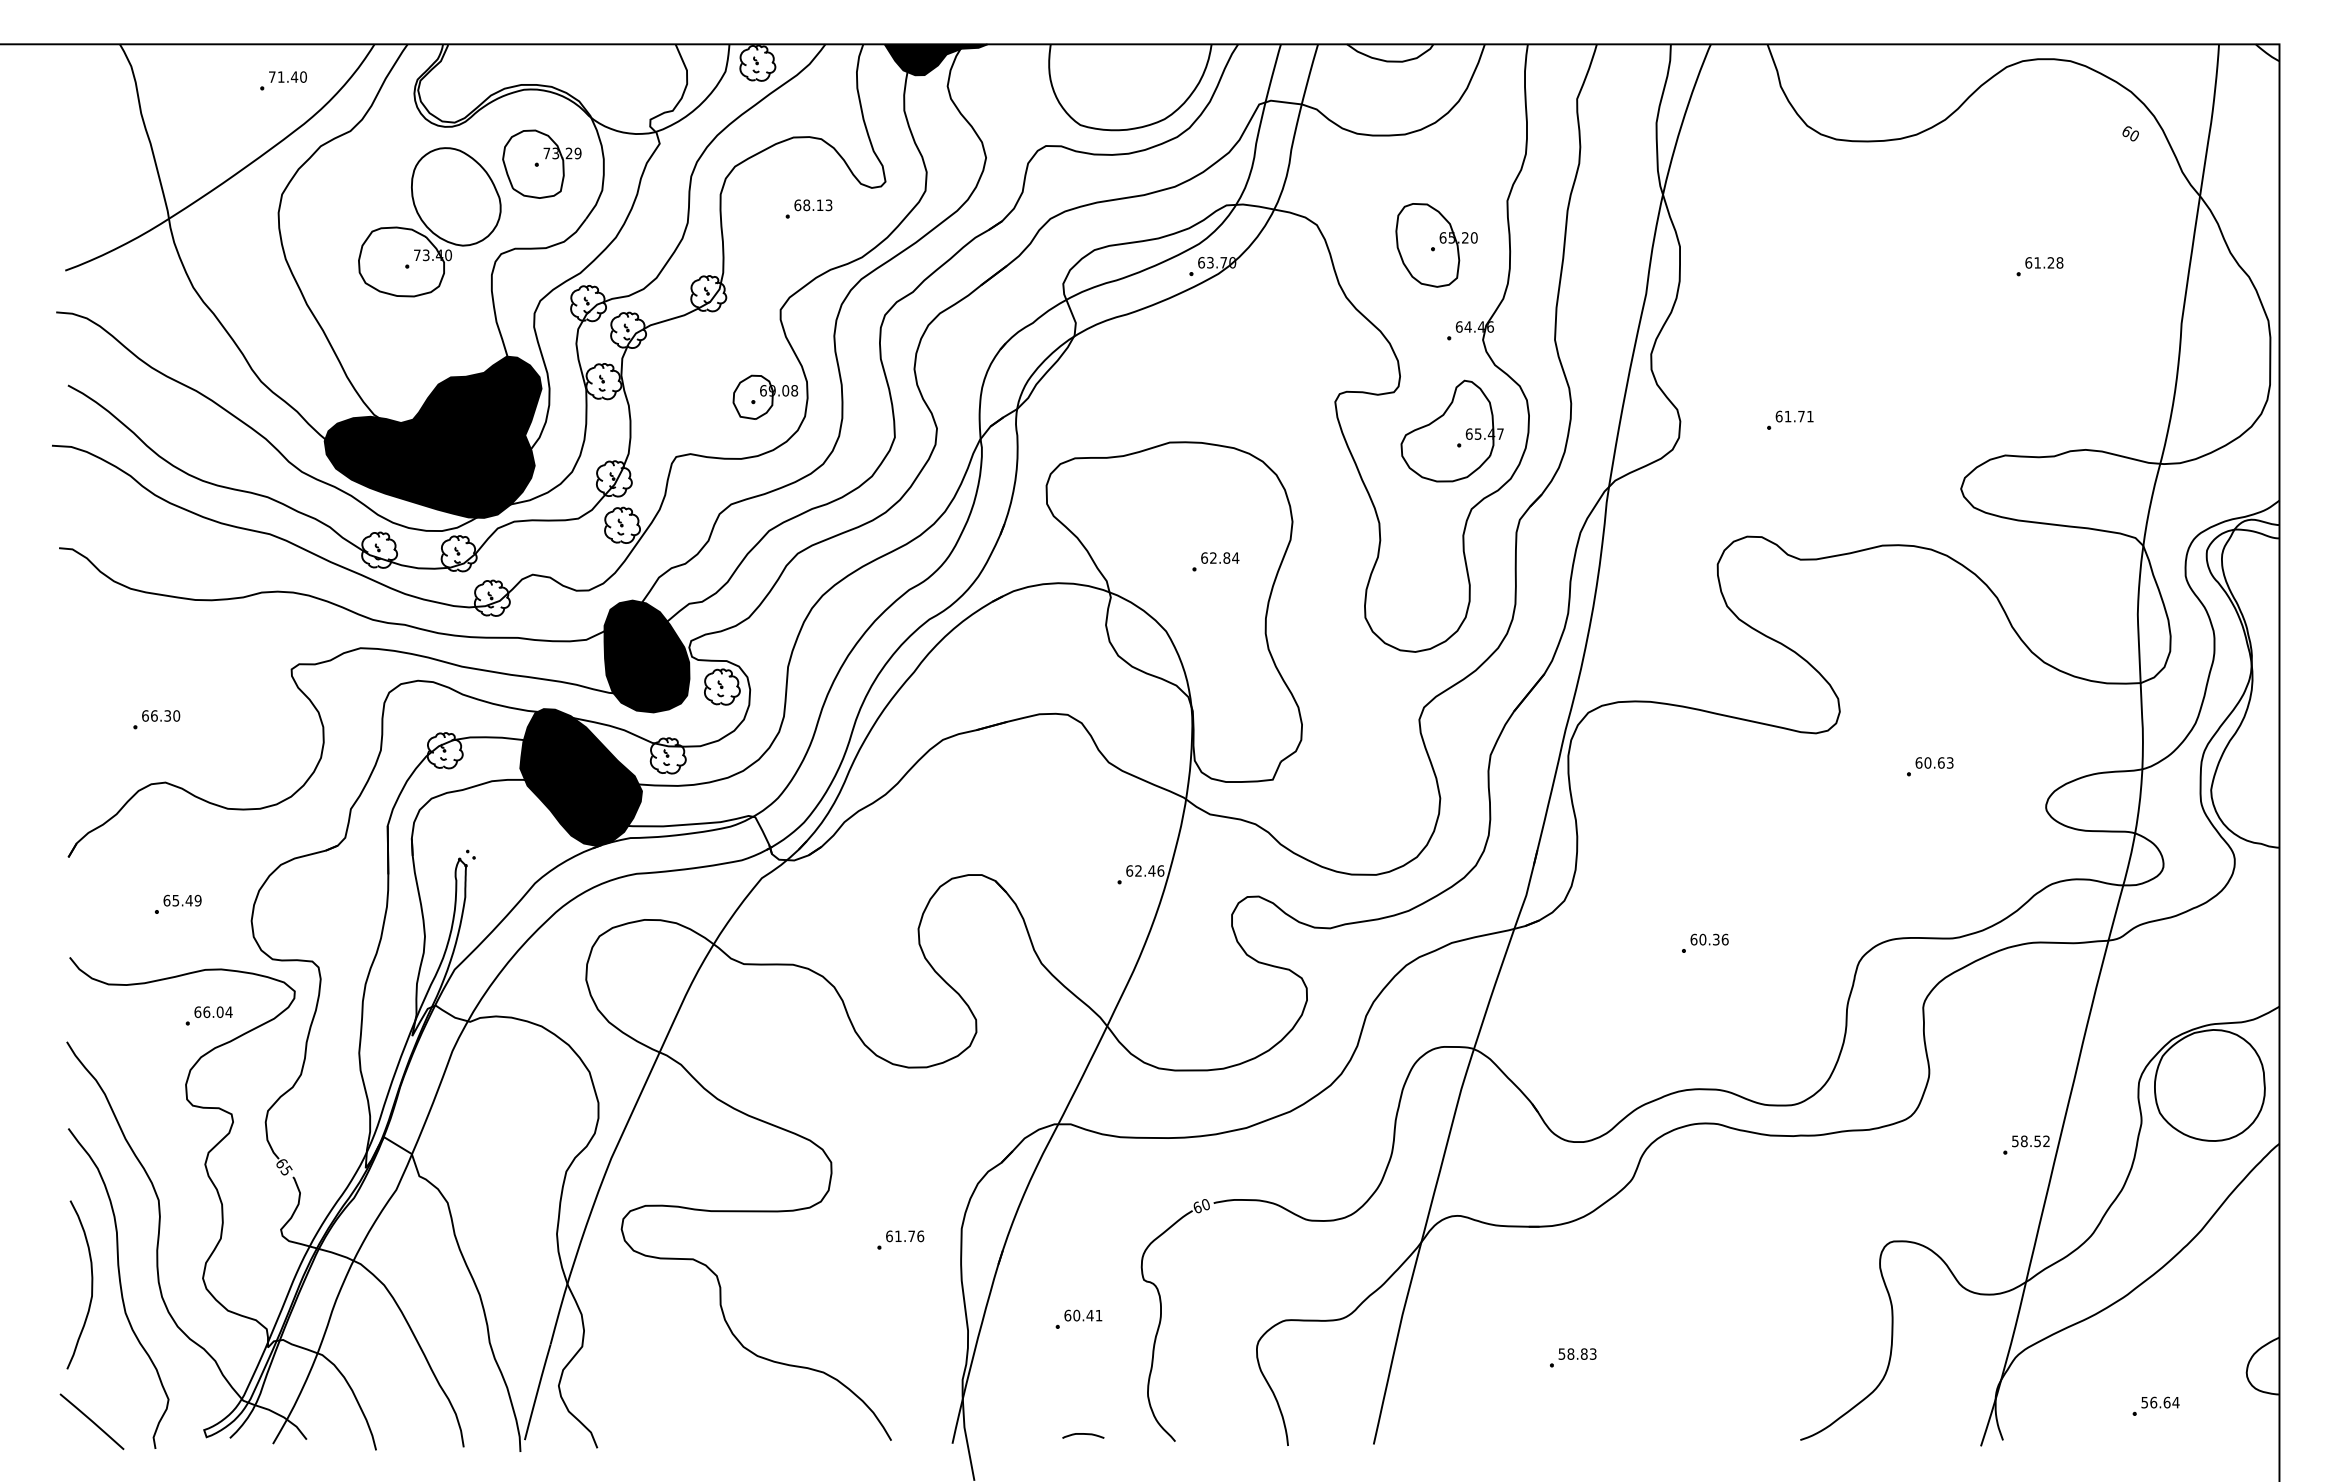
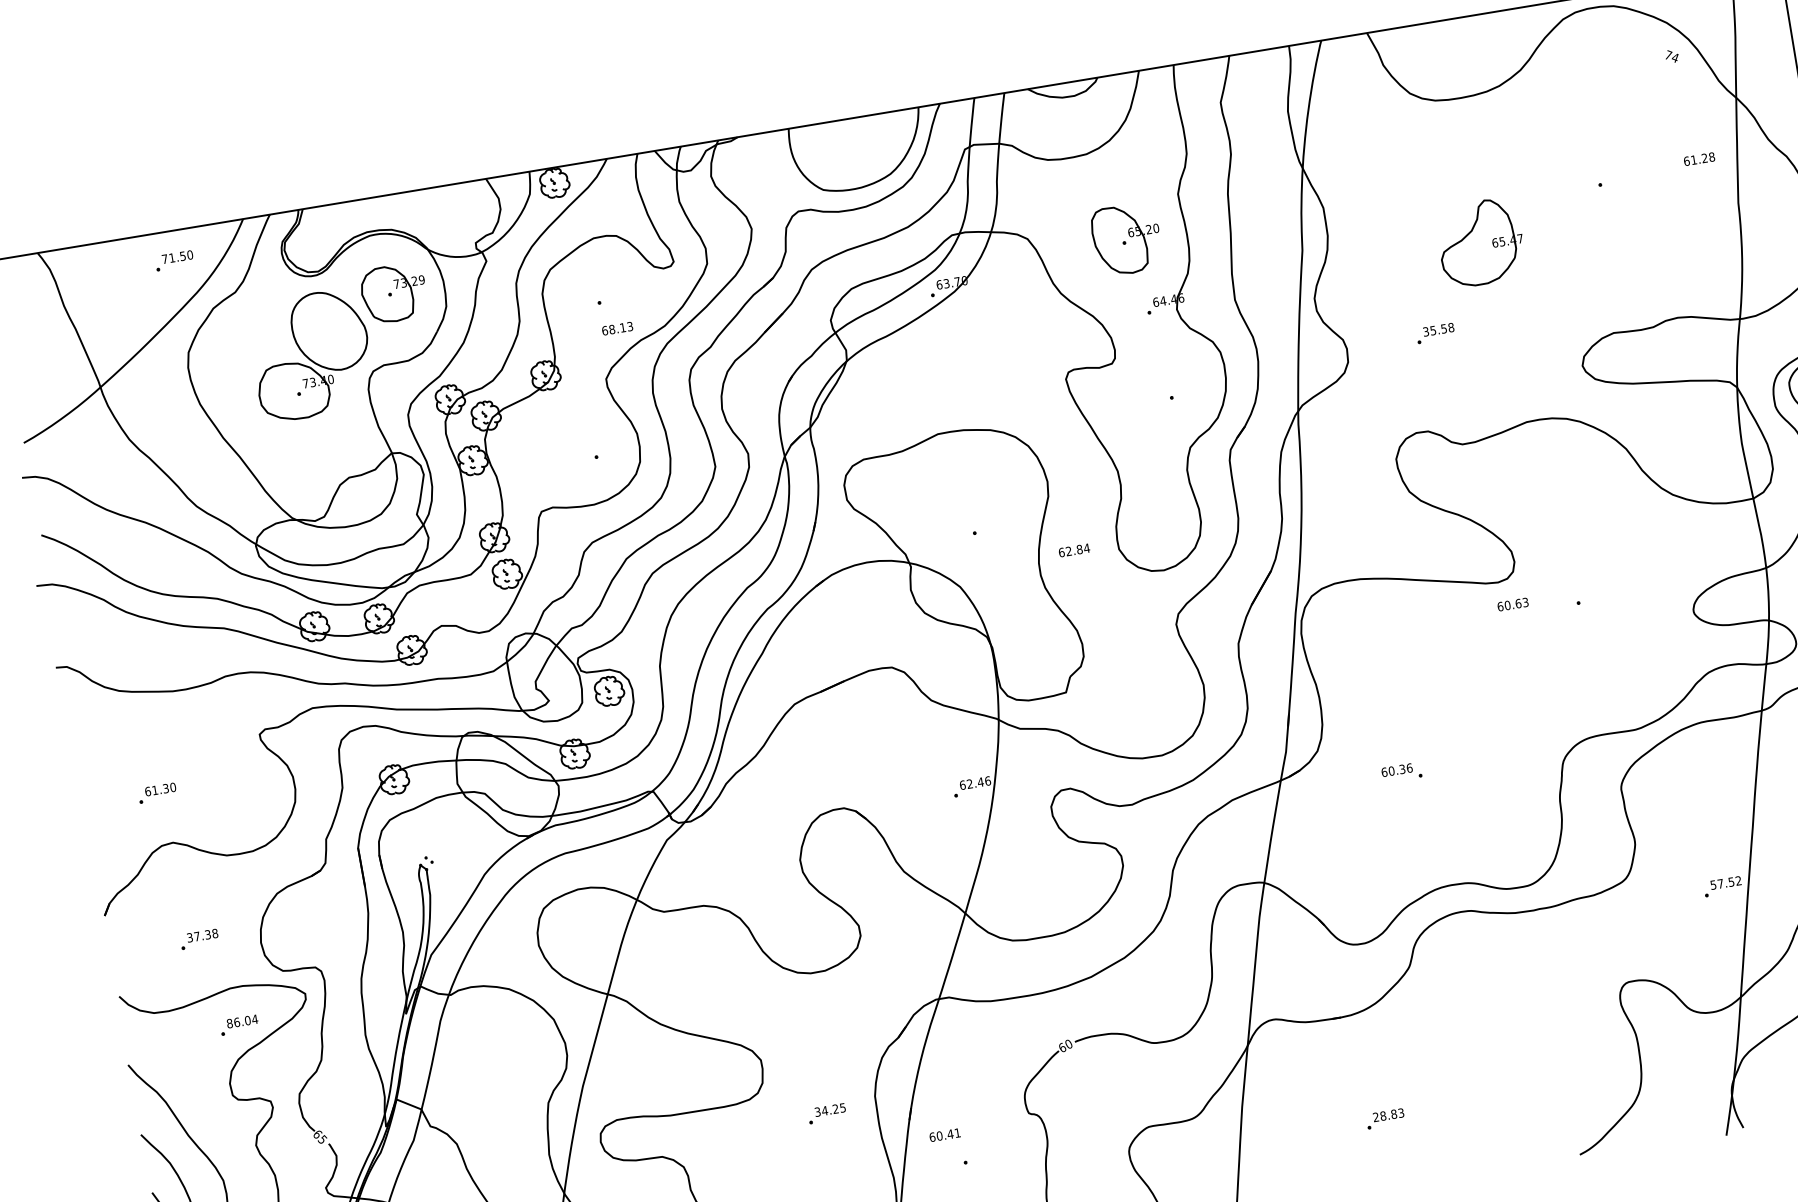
fill: (935, 59) -> (697, 156), removed
text: (294, 76) -> (182, 255), 71.40 -> 71.50
text: (2130, 133) -> (1671, 56), 60 -> 74
text: (813, 205) -> (617, 328), moved
text: (2044, 262) -> (1699, 158), moved
part: (765, 396) -> (605, 451), removed
text: (1794, 416) -> (1438, 329), 61.71 -> 35.58
part: (1451, 430) -> (1480, 242), moved
fill: (432, 436) -> (342, 527), removed
text: (1220, 557) -> (1074, 549), moved
fill: (646, 656) -> (544, 676), removed
text: (154, 715) -> (155, 790), 66.30 -> 61.30
text: (1934, 762) -> (1512, 604), moved
fill: (581, 777) -> (507, 782), removed
text: (182, 900) -> (202, 935), 65.49 -> 37.38
text: (1709, 939) -> (1396, 770), moved
text: (197, 1011) -> (229, 1023), 66.04 -> 86.04
text: (2023, 1141) -> (1720, 884), 58.52 -> 57.52
text: (905, 1236) -> (830, 1110), 61.76 -> 34.25
text: (1083, 1315) -> (945, 1135), moved
text: (1561, 1353) -> (1375, 1116), 58.83 -> 28.83

